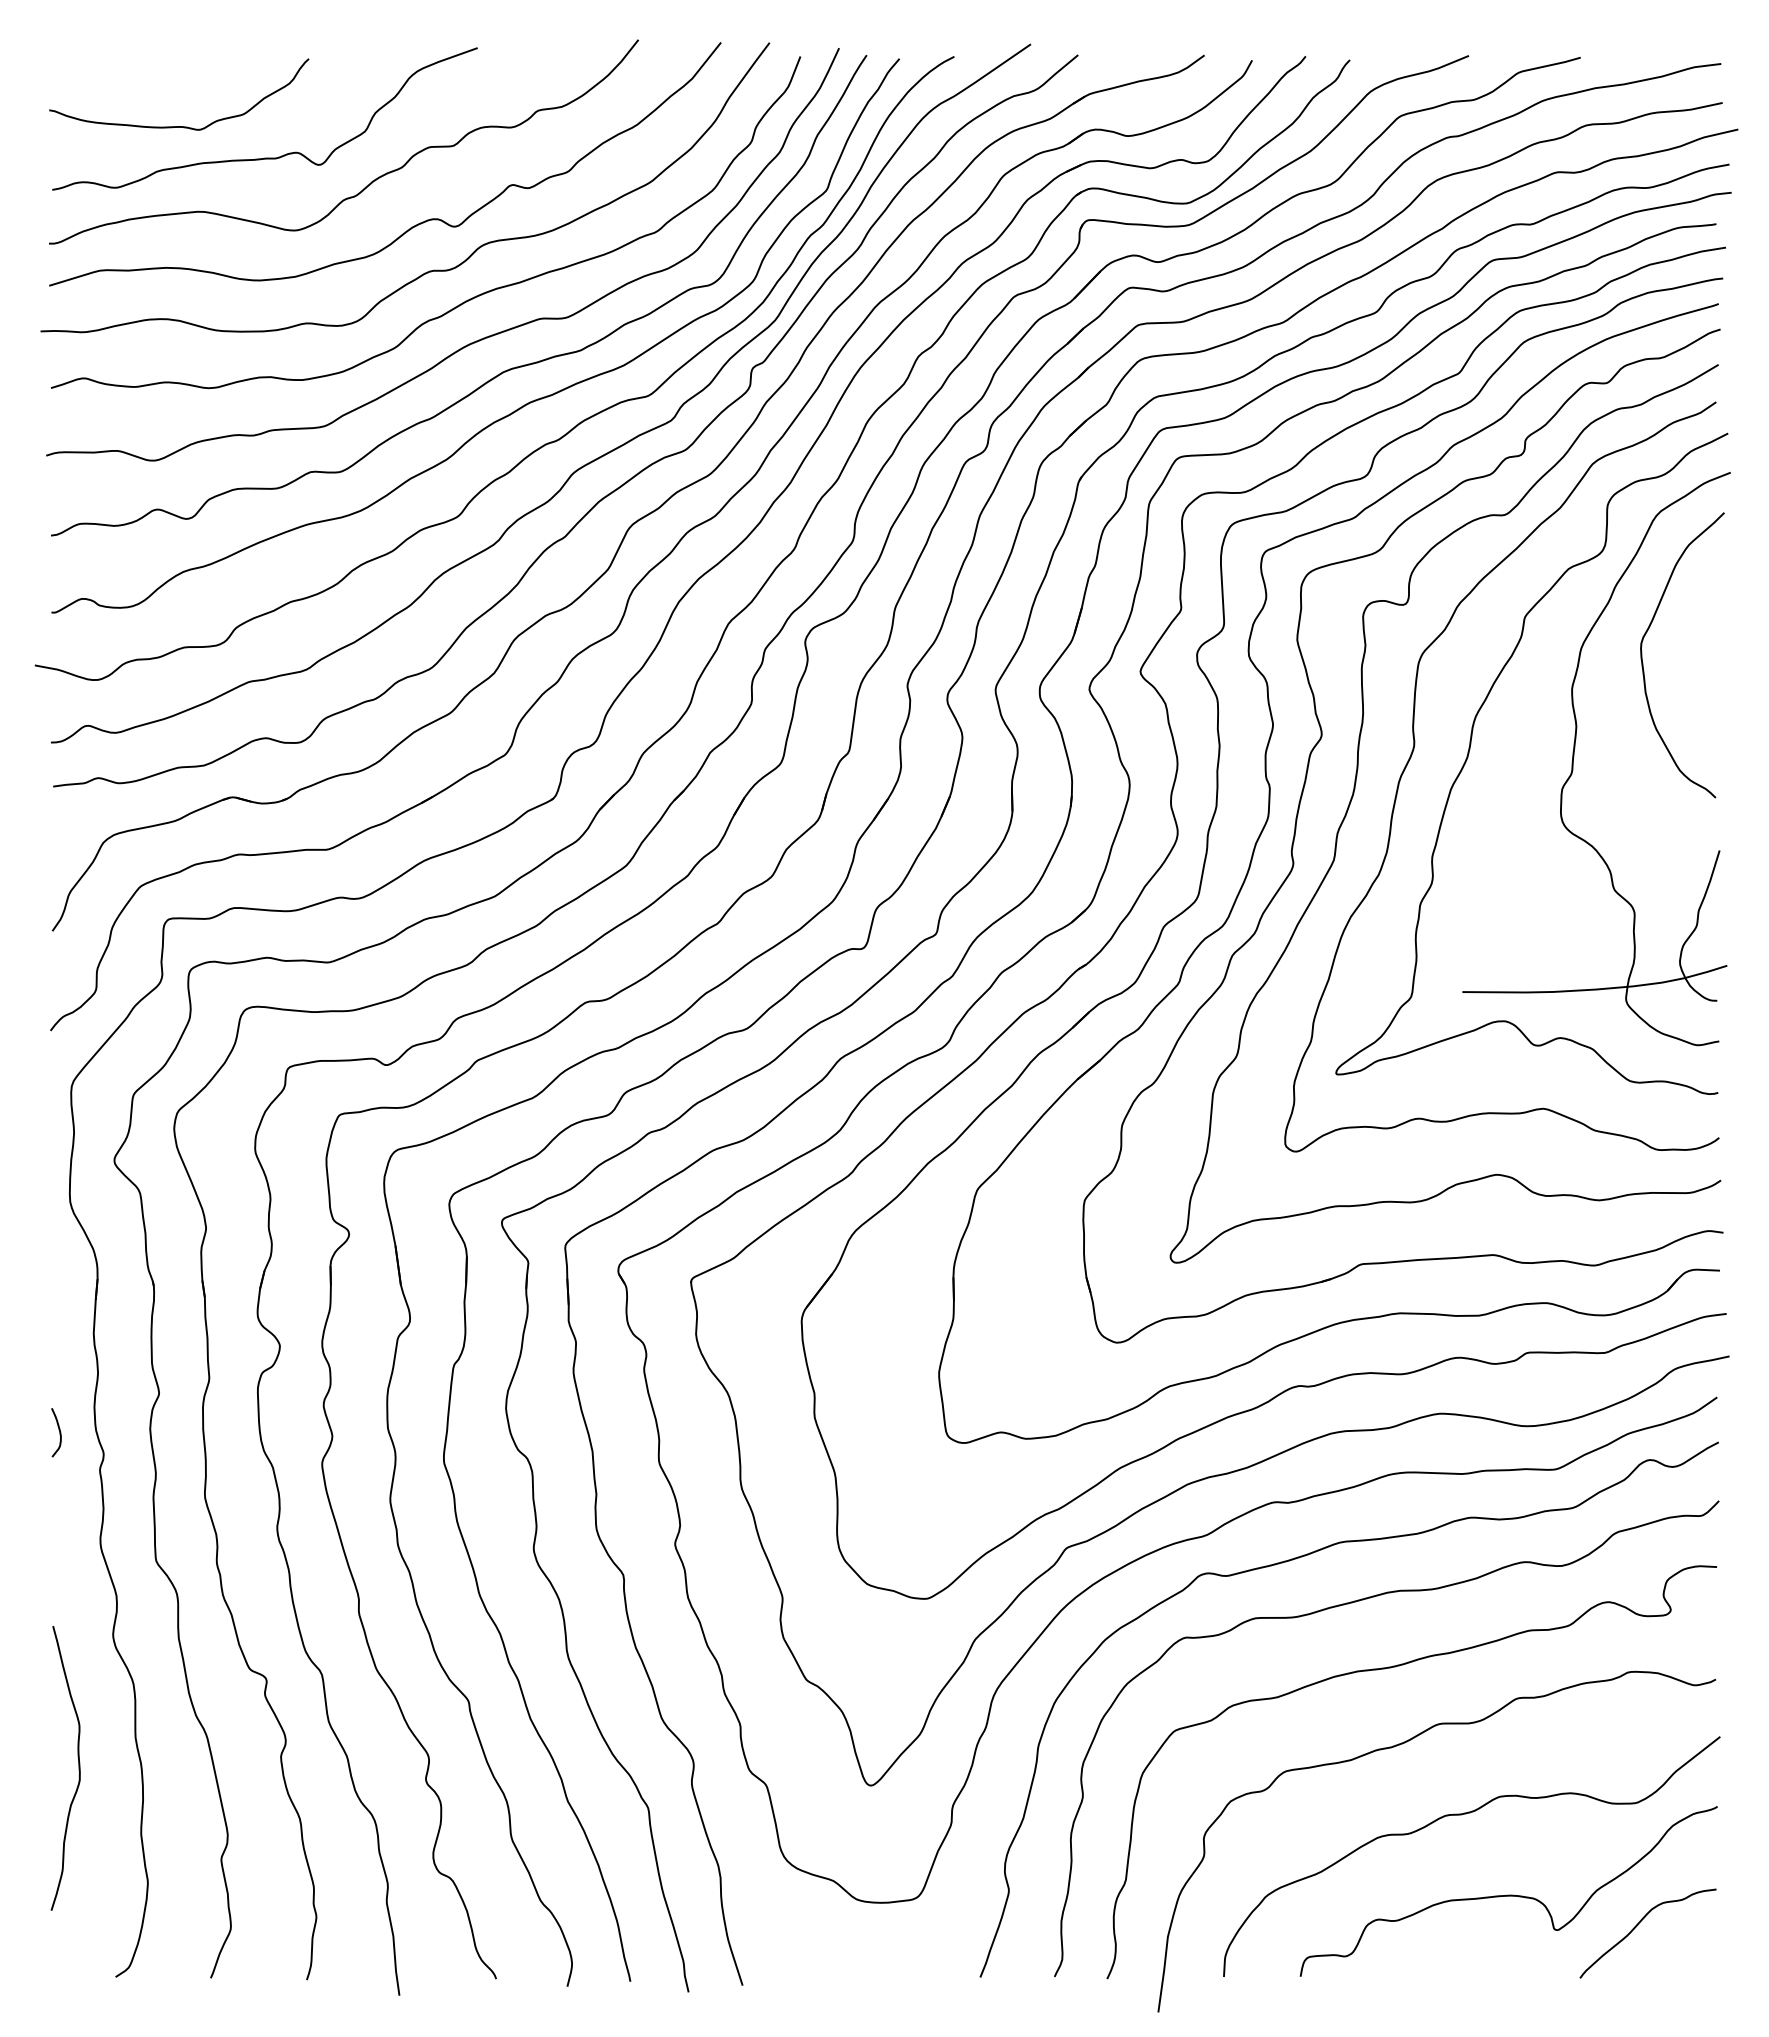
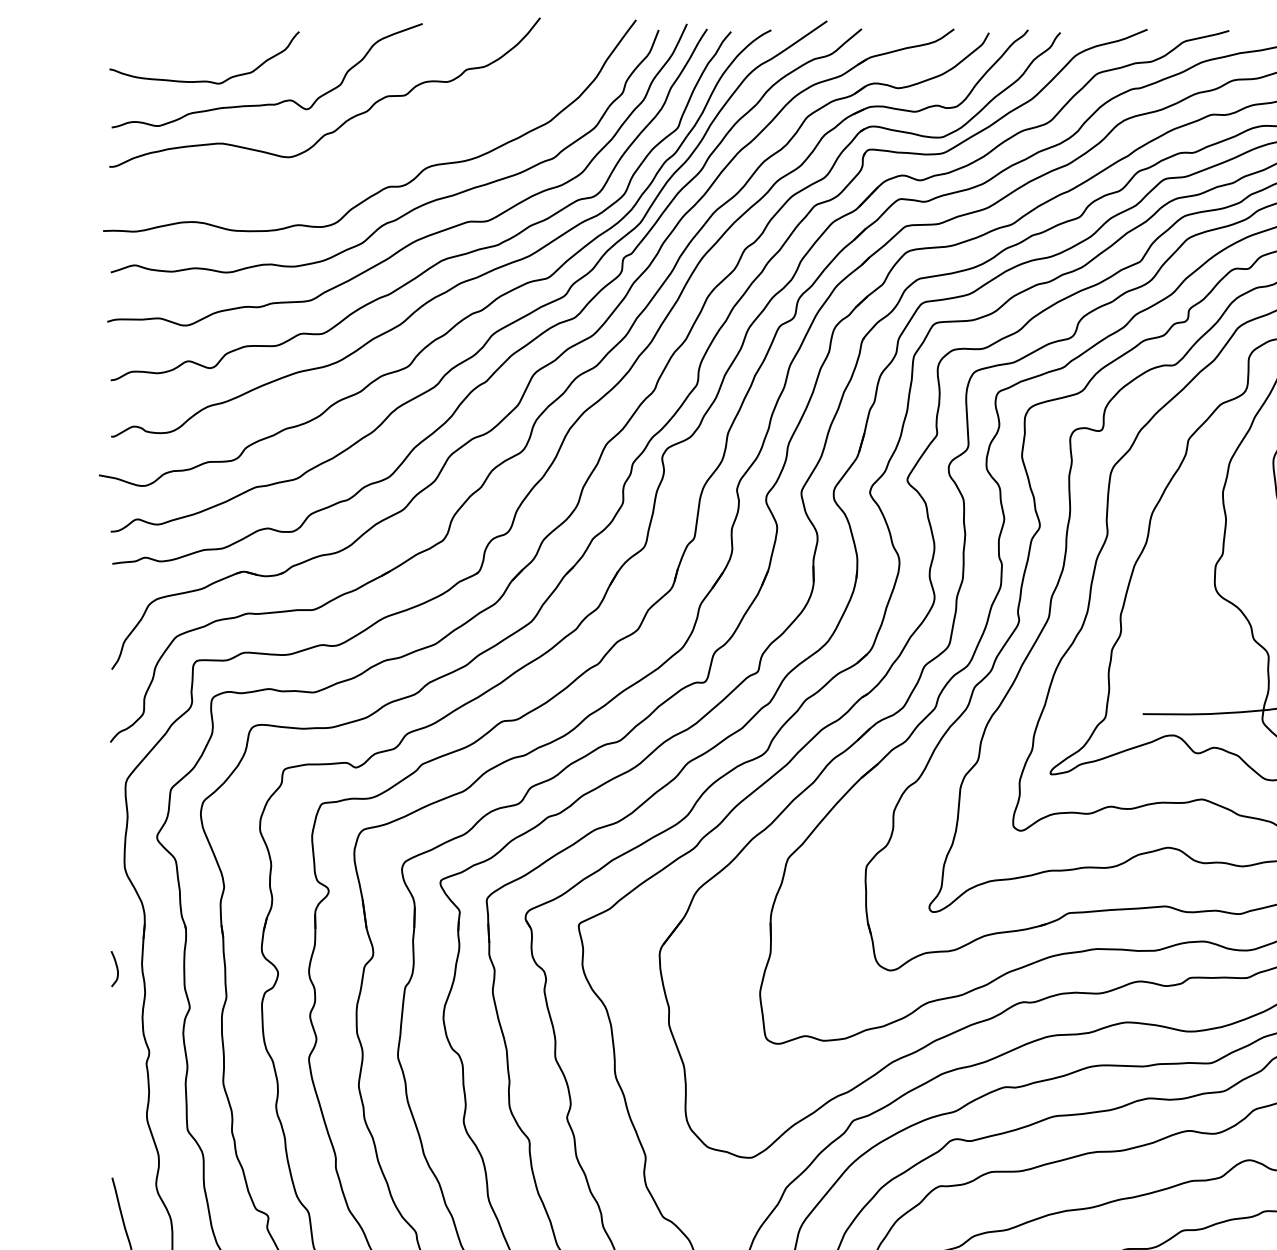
curve: (417, 223) -> (378, 152), removed
curve: (58, 1430) -> (116, 967), moved

